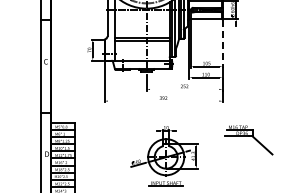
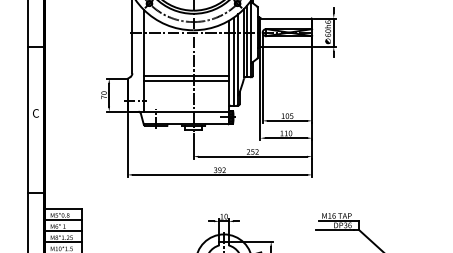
line: (222, 43) -> (312, 84), dashed -> solid
line: (184, 89) -> (252, 156), added
line: (163, 101) -> (219, 175), added

